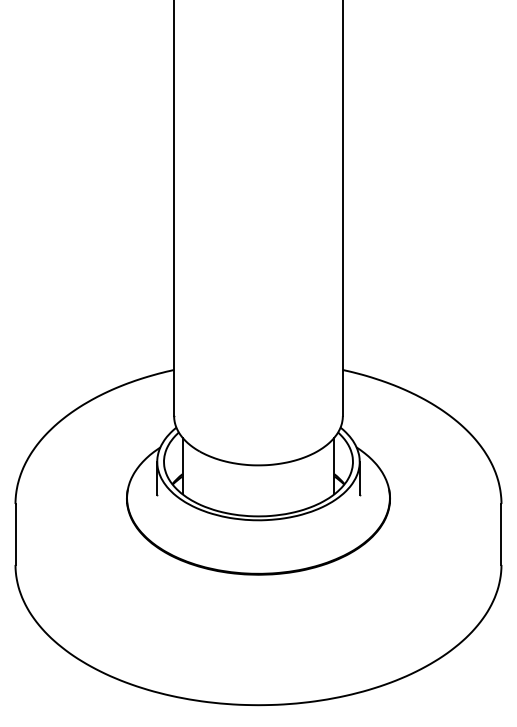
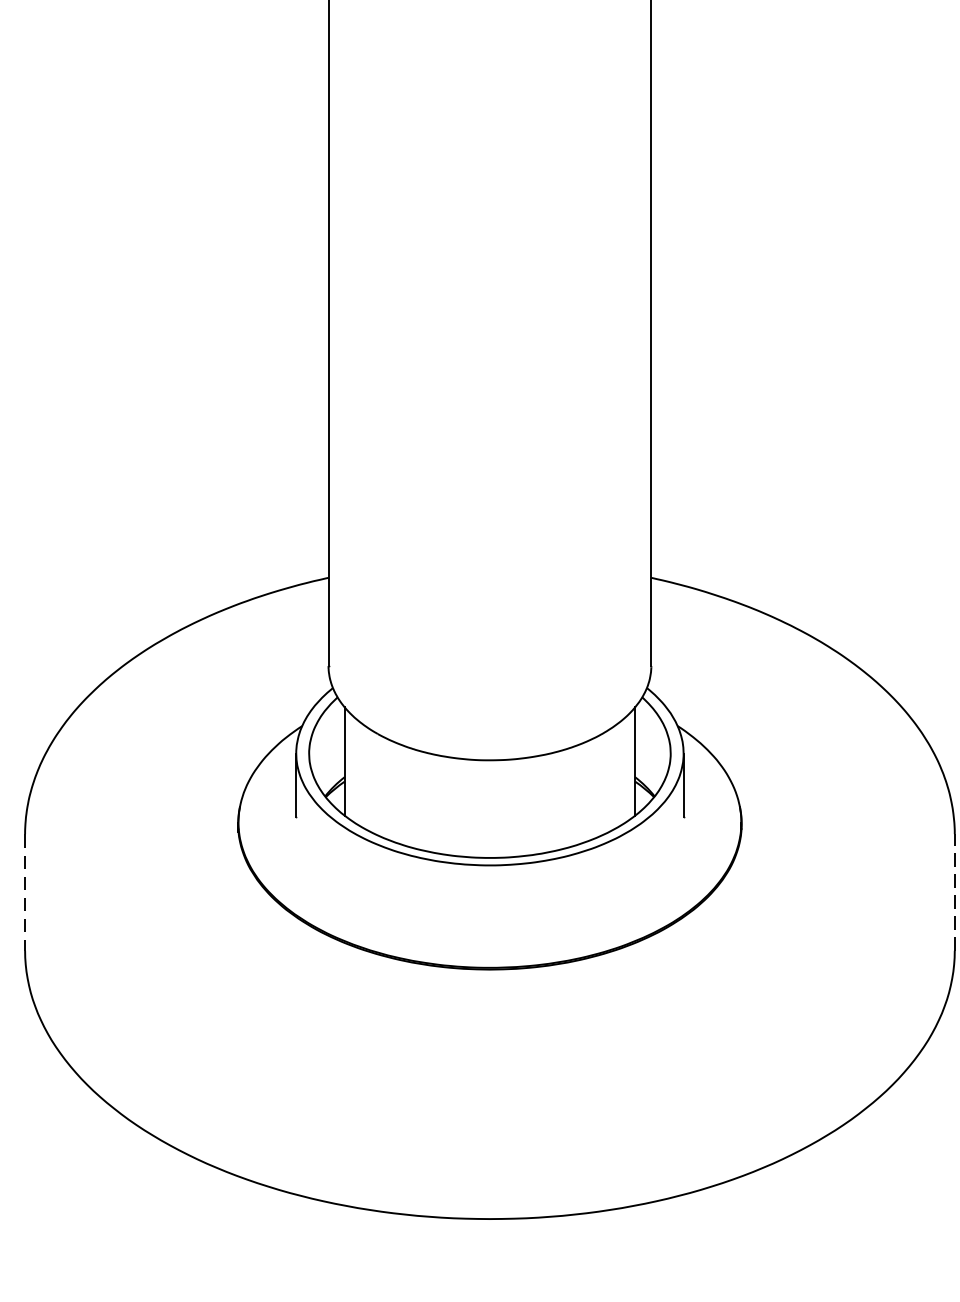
line: (501, 534) -> (954, 892), solid -> dashed
line: (15, 535) -> (25, 894), solid -> dashed

